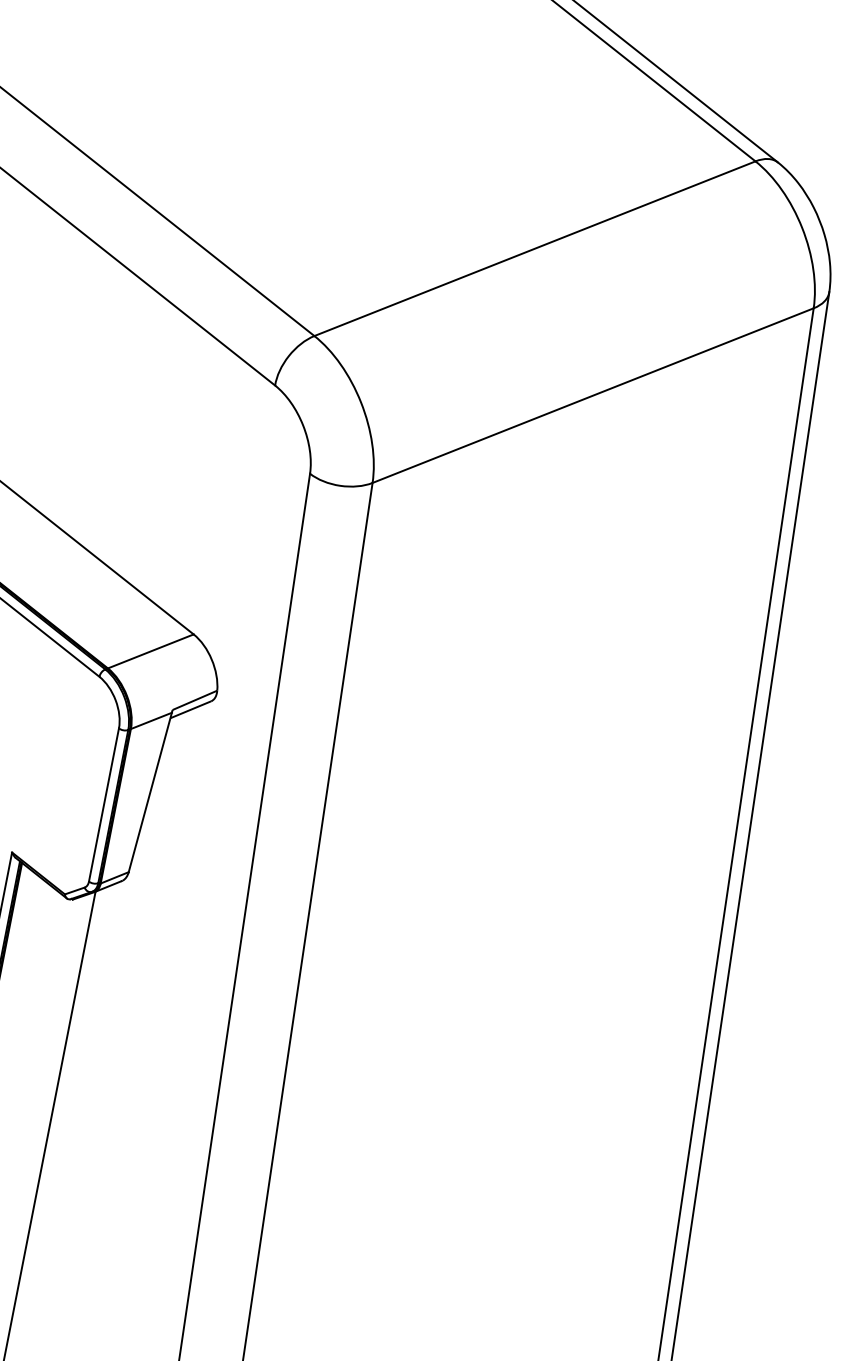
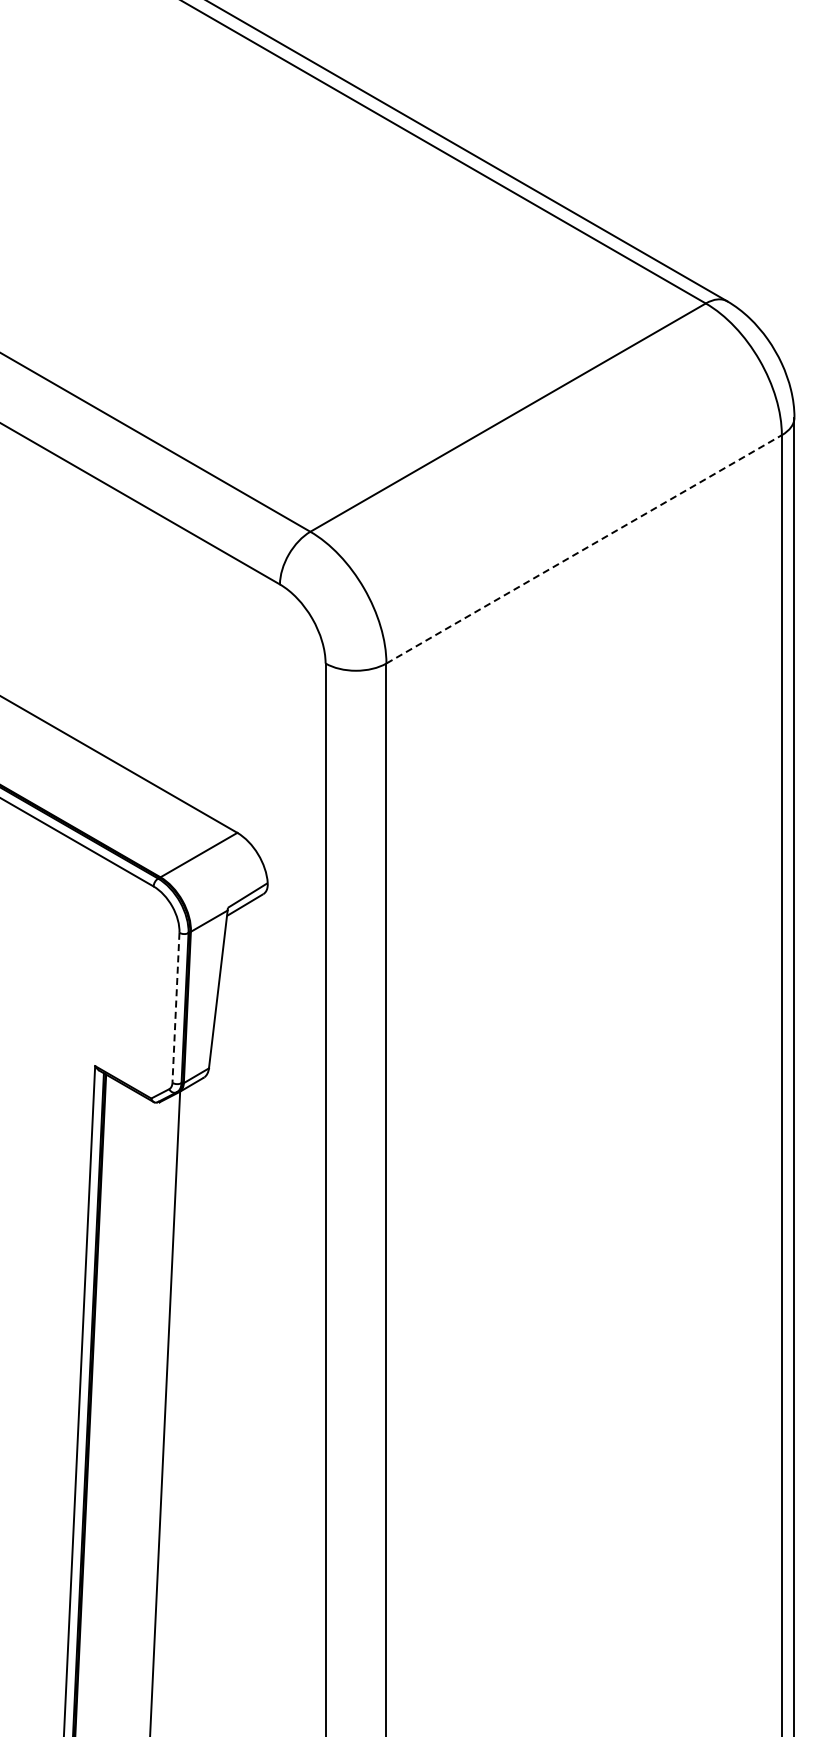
line: (593, 395) -> (584, 549), solid -> dashed
line: (103, 805) -> (175, 1008), solid -> dashed

